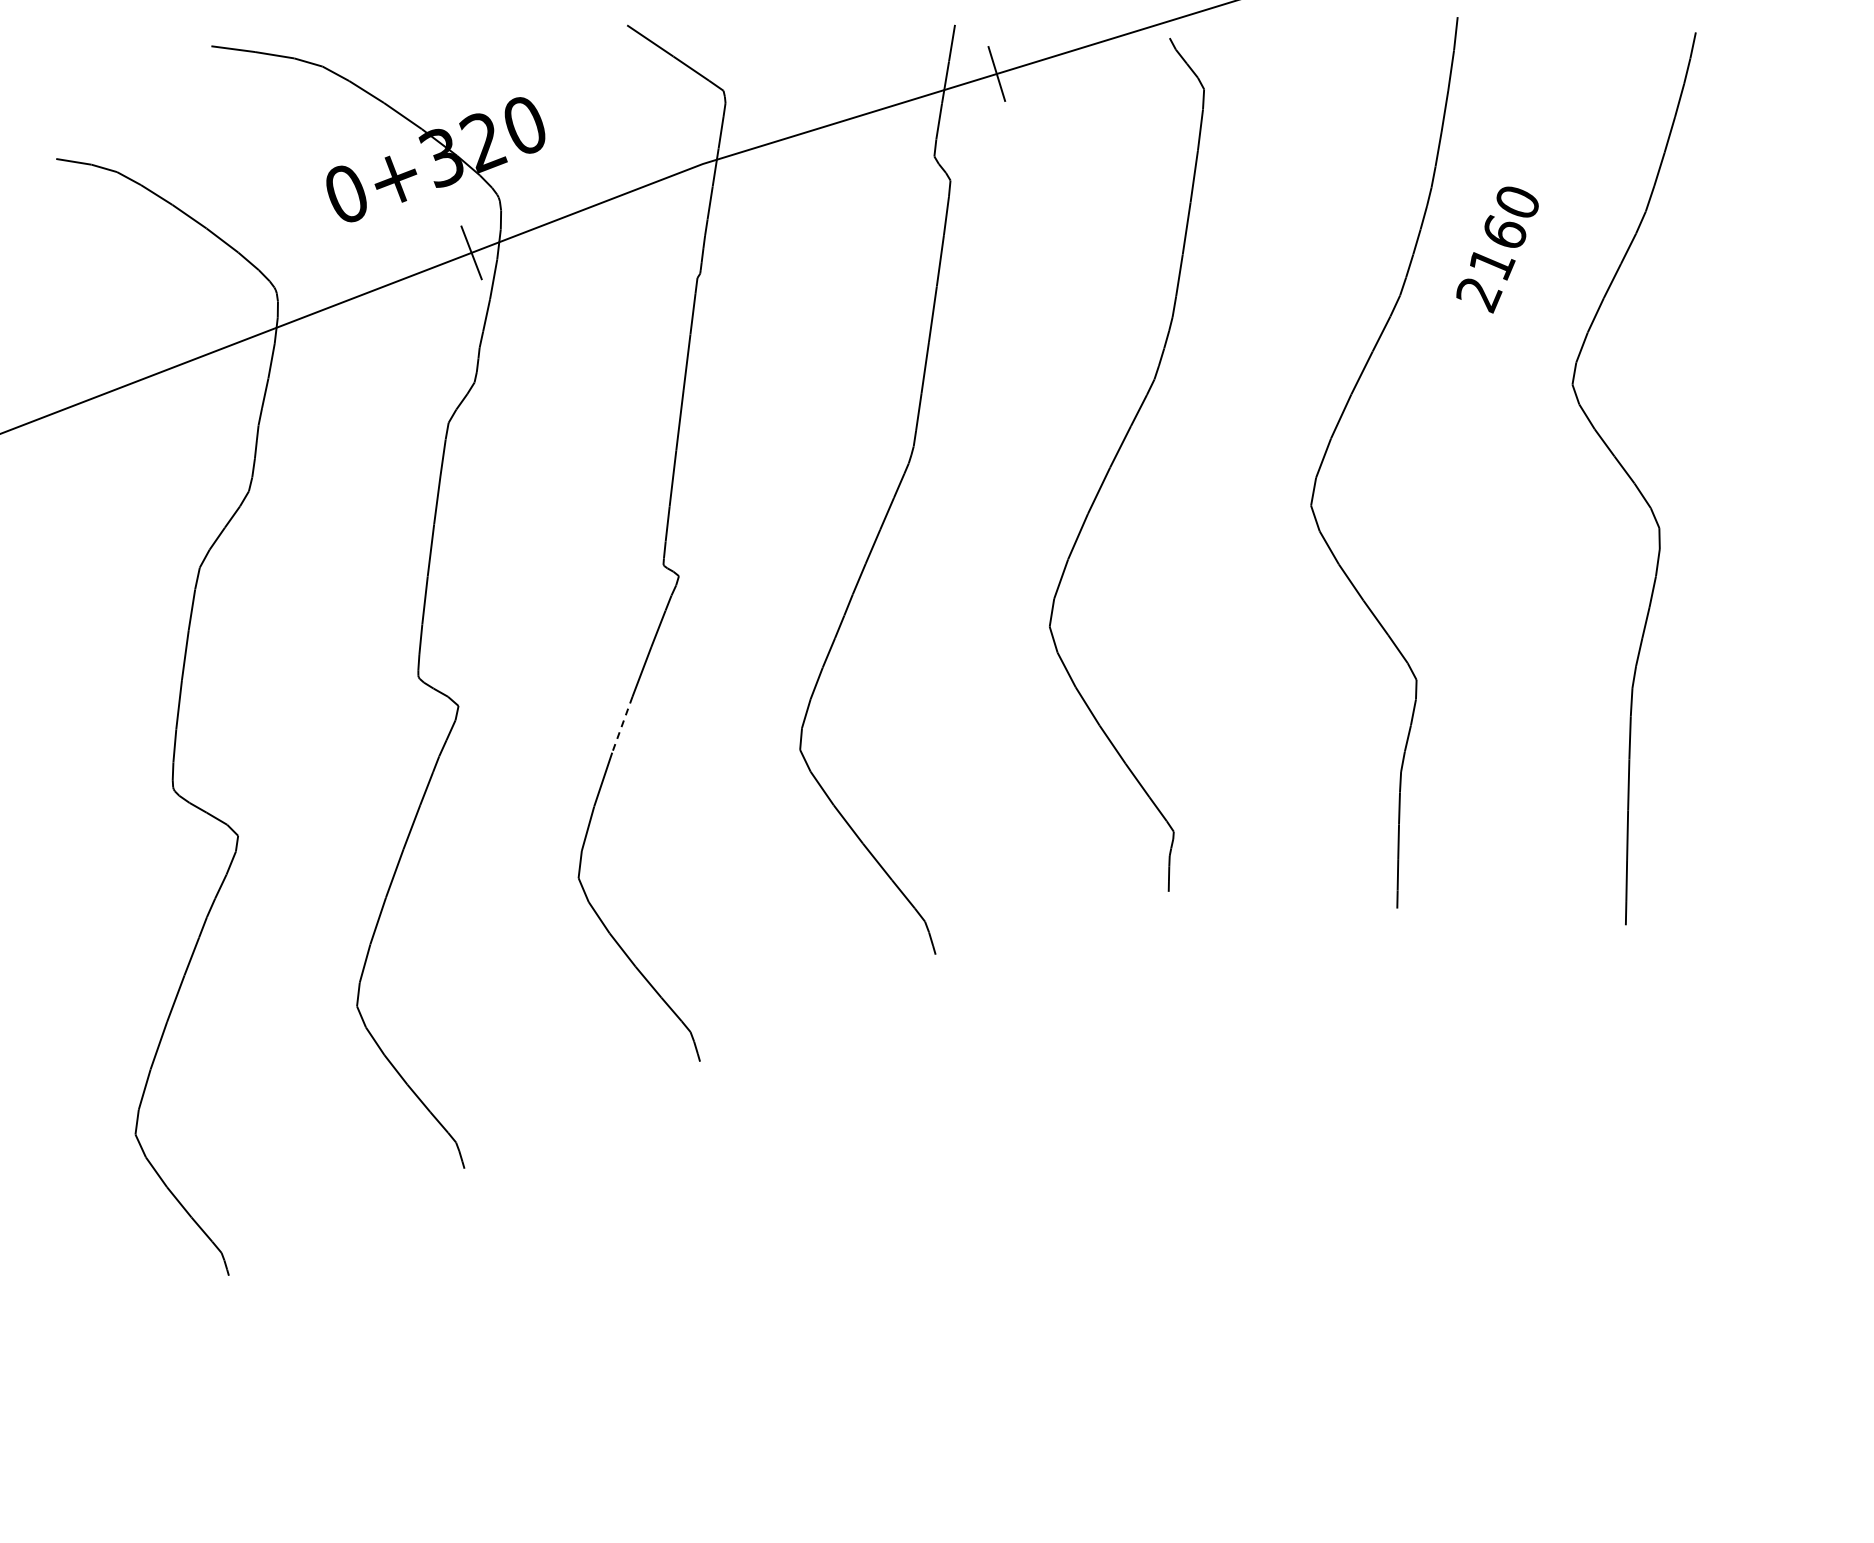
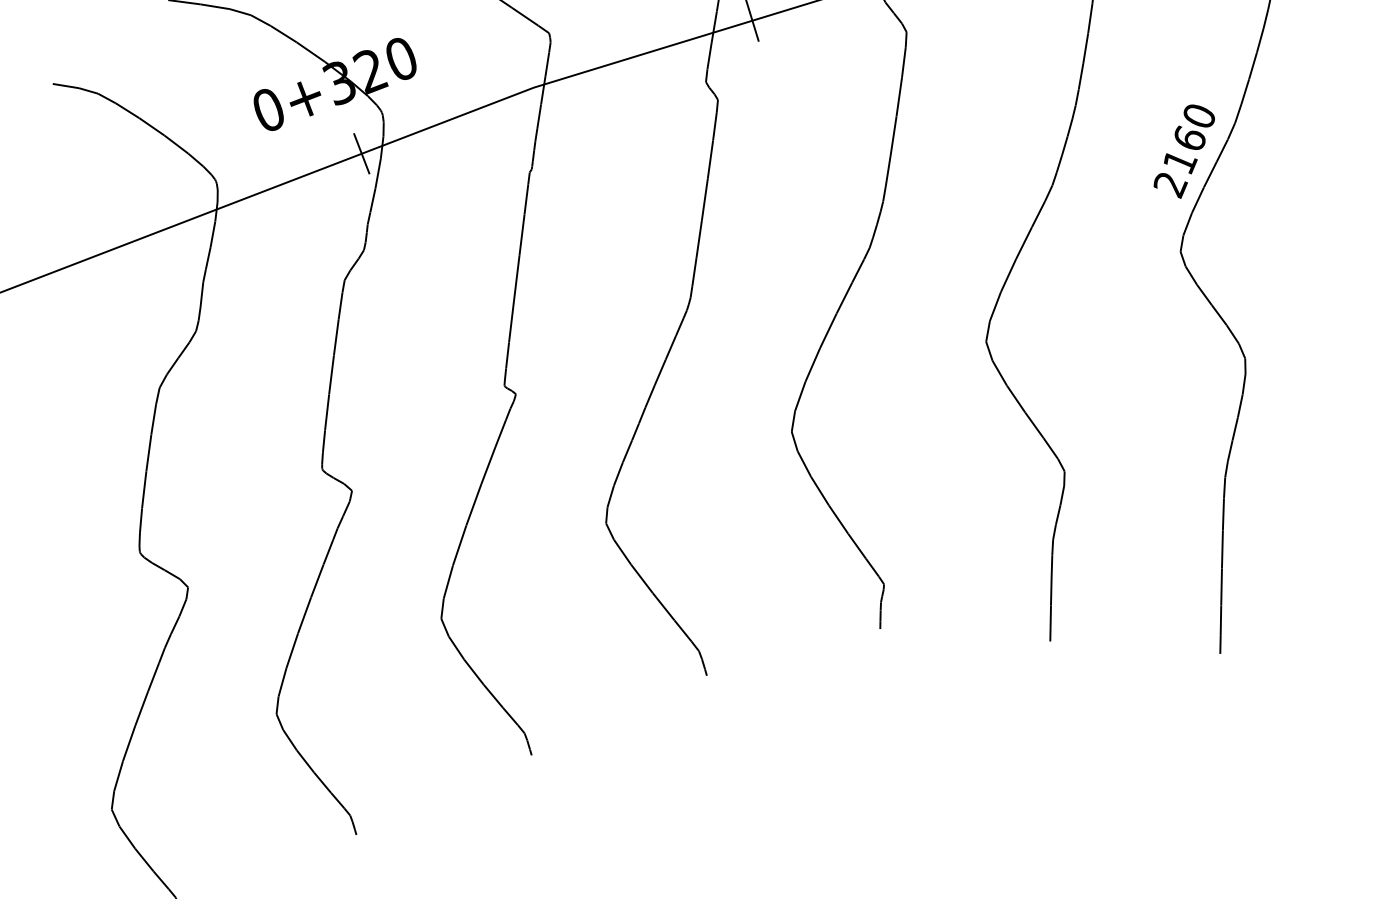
text: (1497, 249) -> (1184, 151), moved
line: (622, 724) -> (473, 504), dashed -> solid

